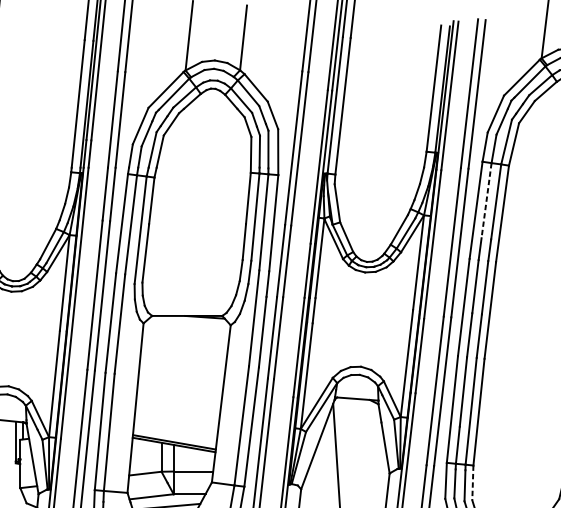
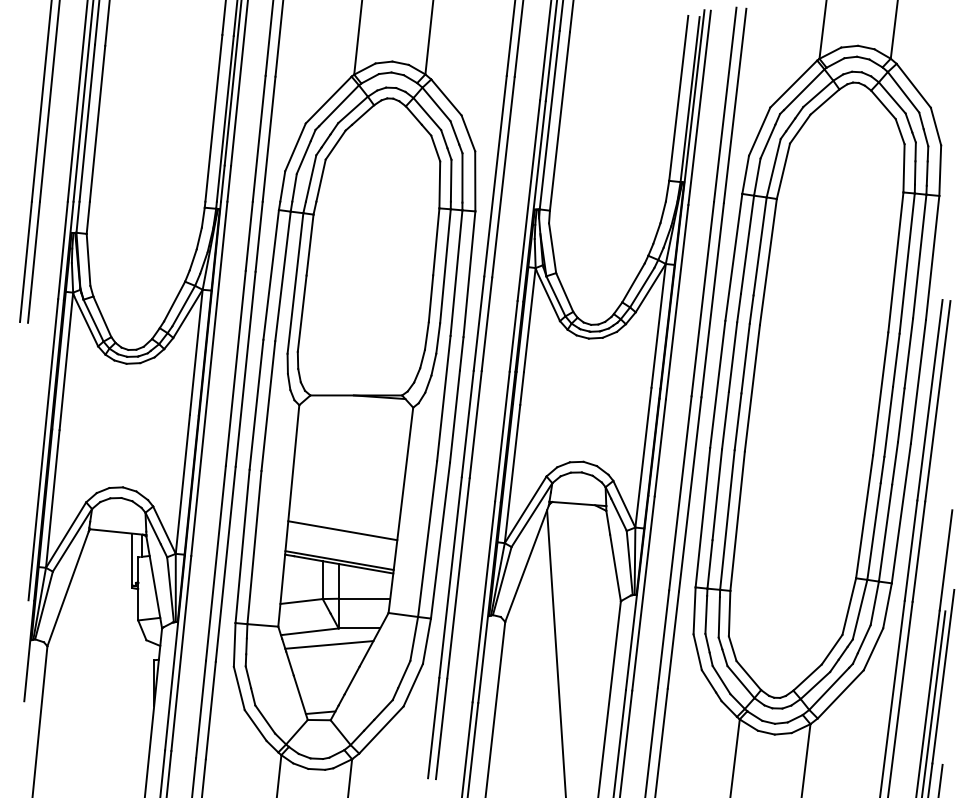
line: (486, 200) -> (747, 244), dashed -> solid
line: (176, 419) -> (342, 530), added
line: (472, 482) -> (729, 613), dashed -> solid

